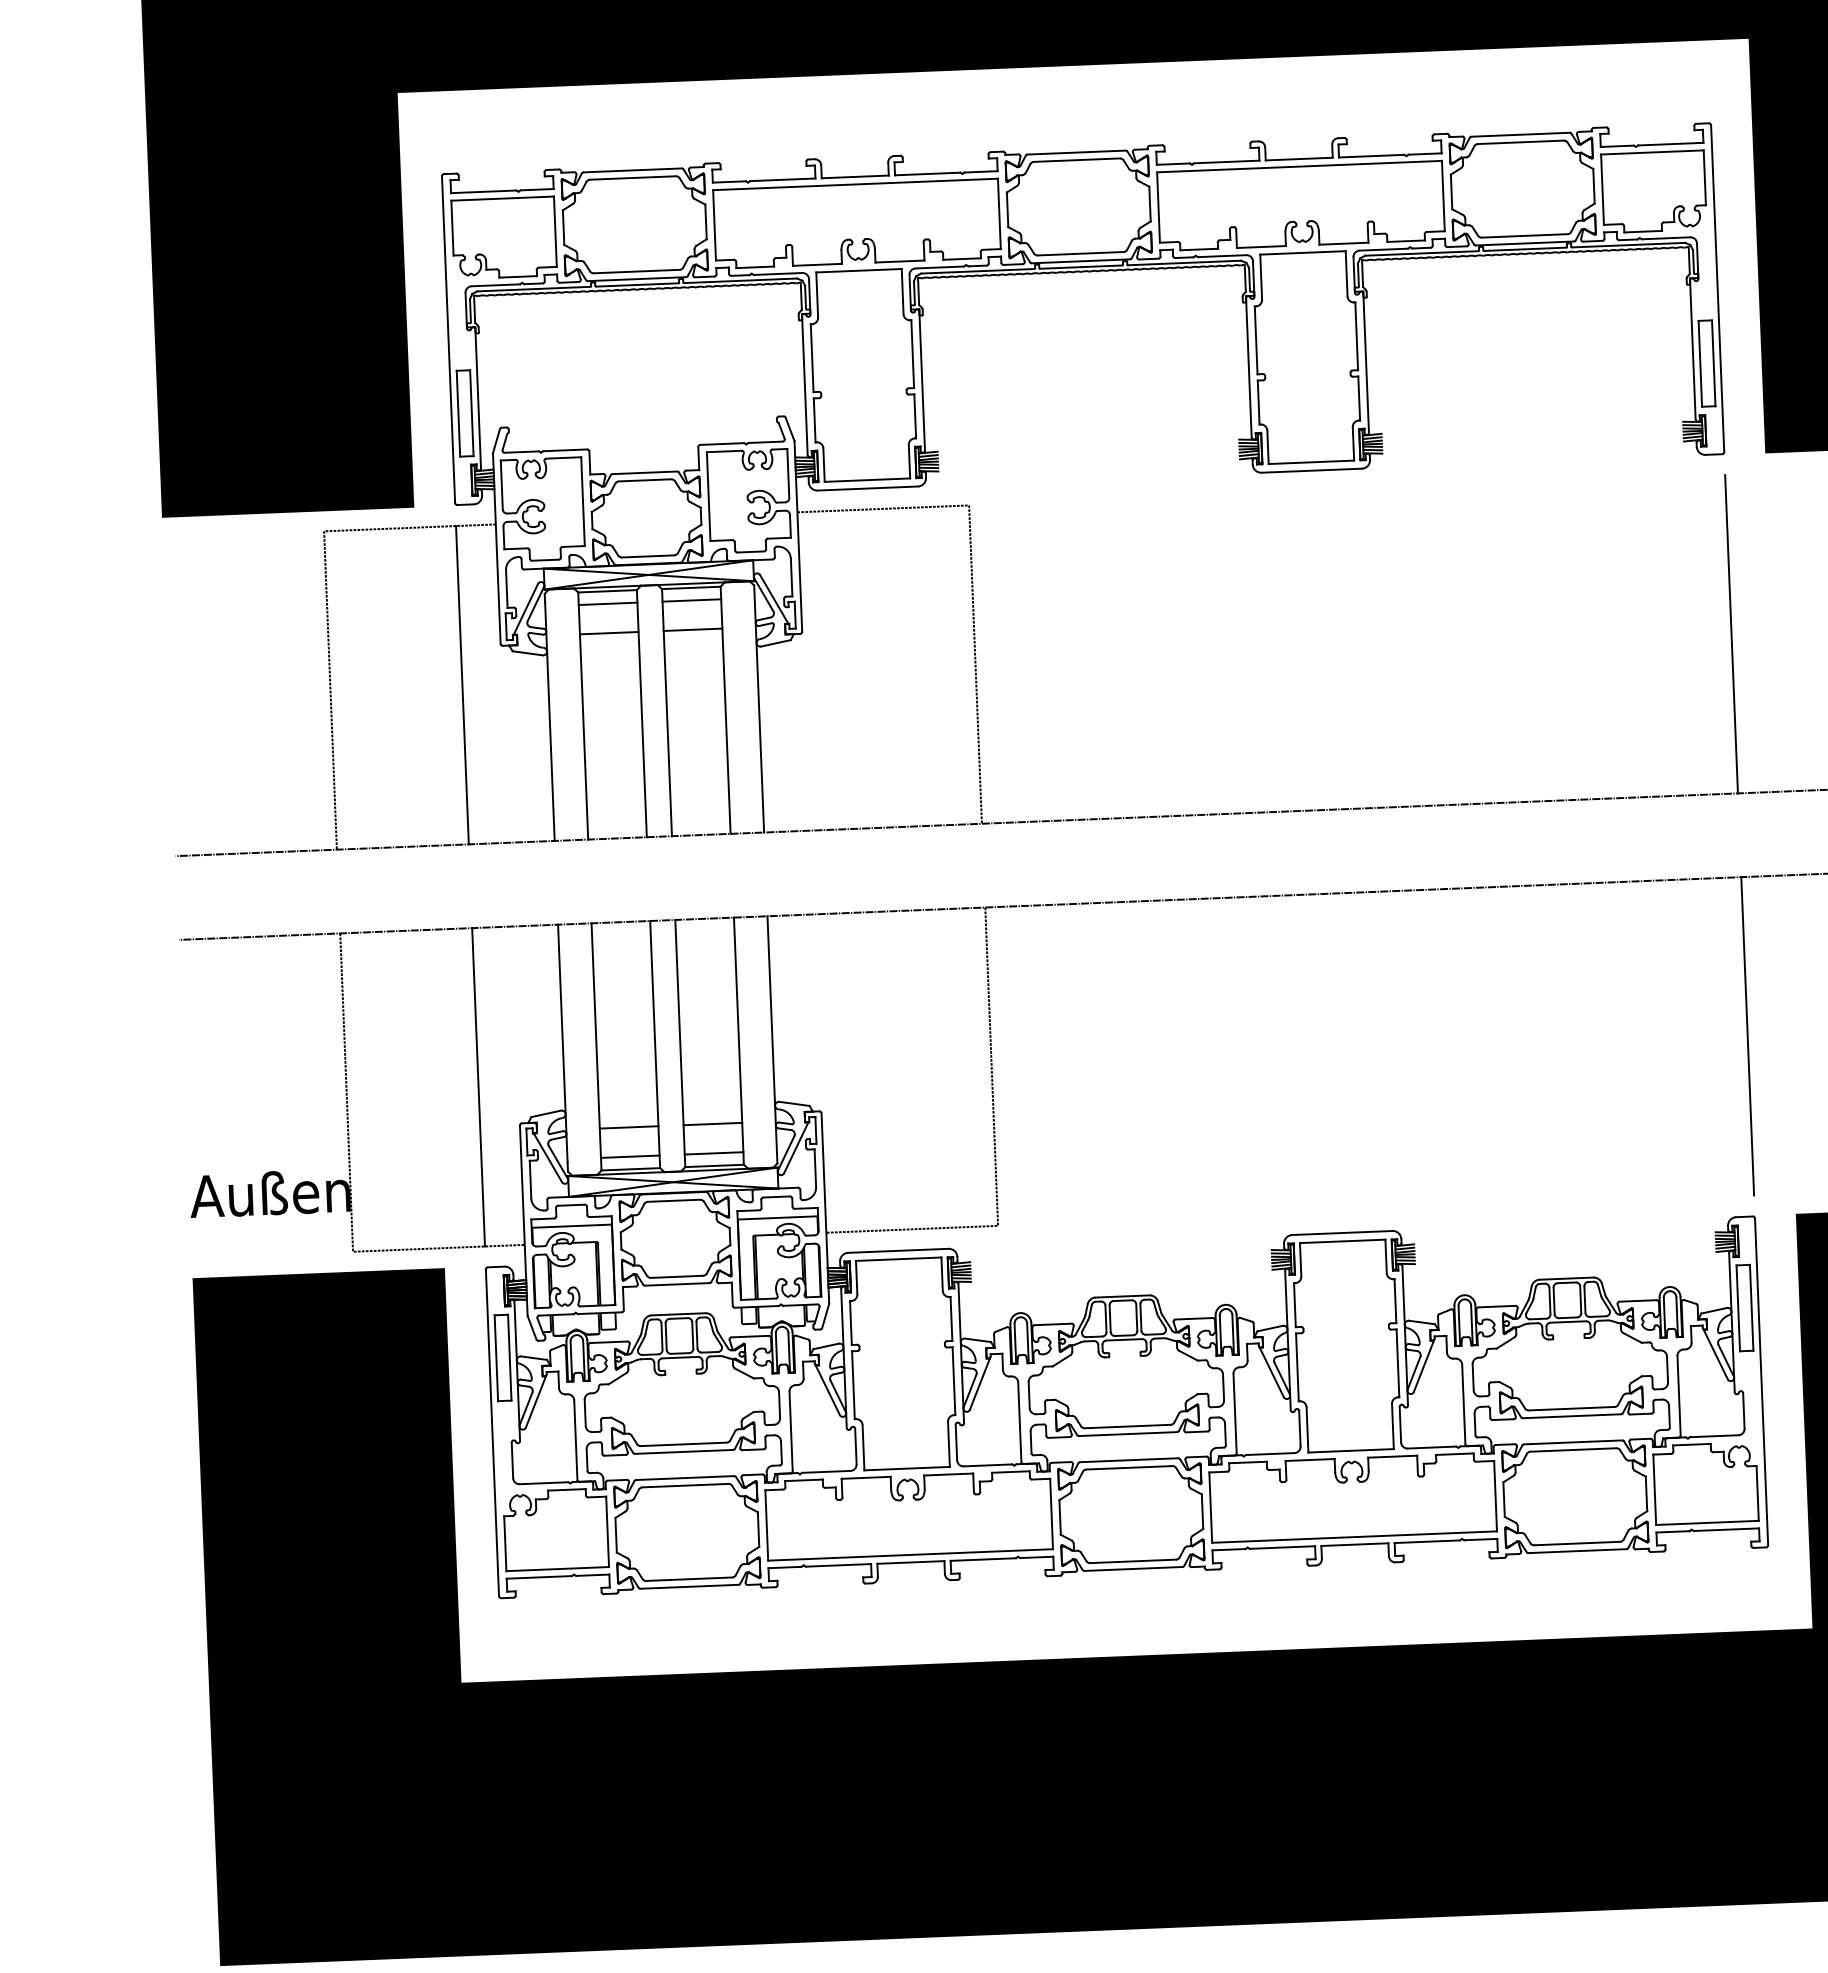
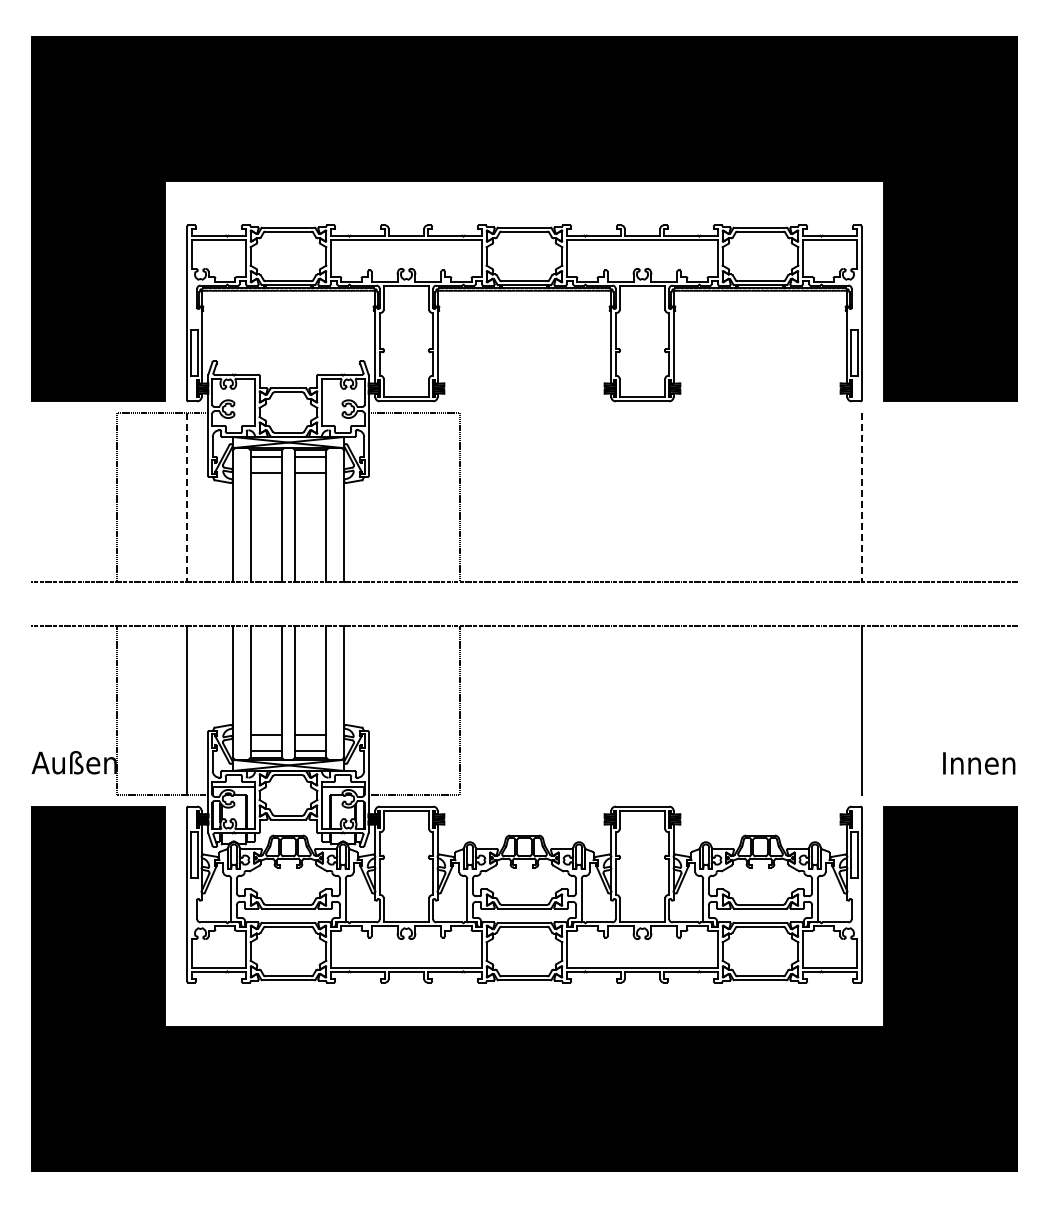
line: (1730, 634) -> (861, 497), solid -> dashed
line: (463, 685) -> (187, 497), solid -> dashed

